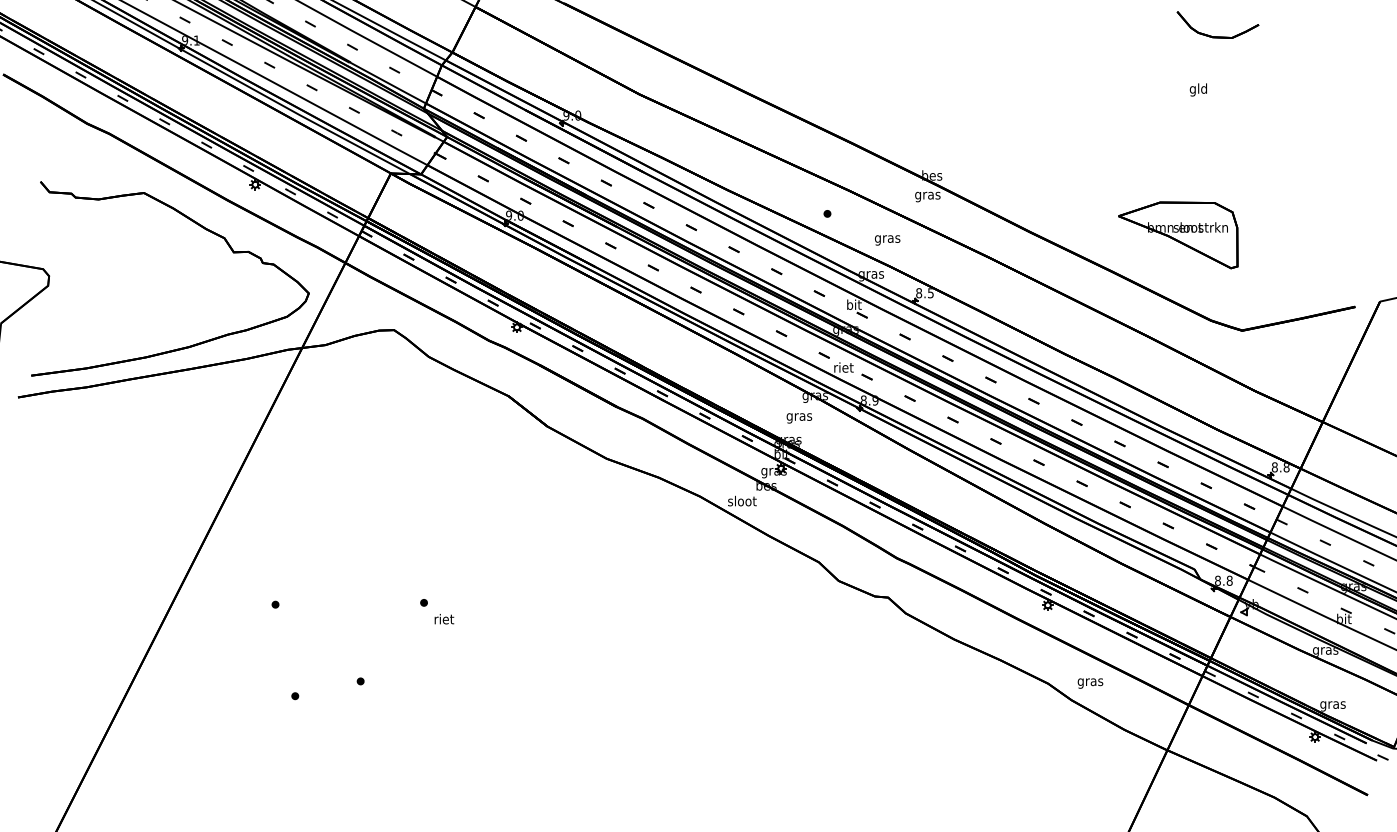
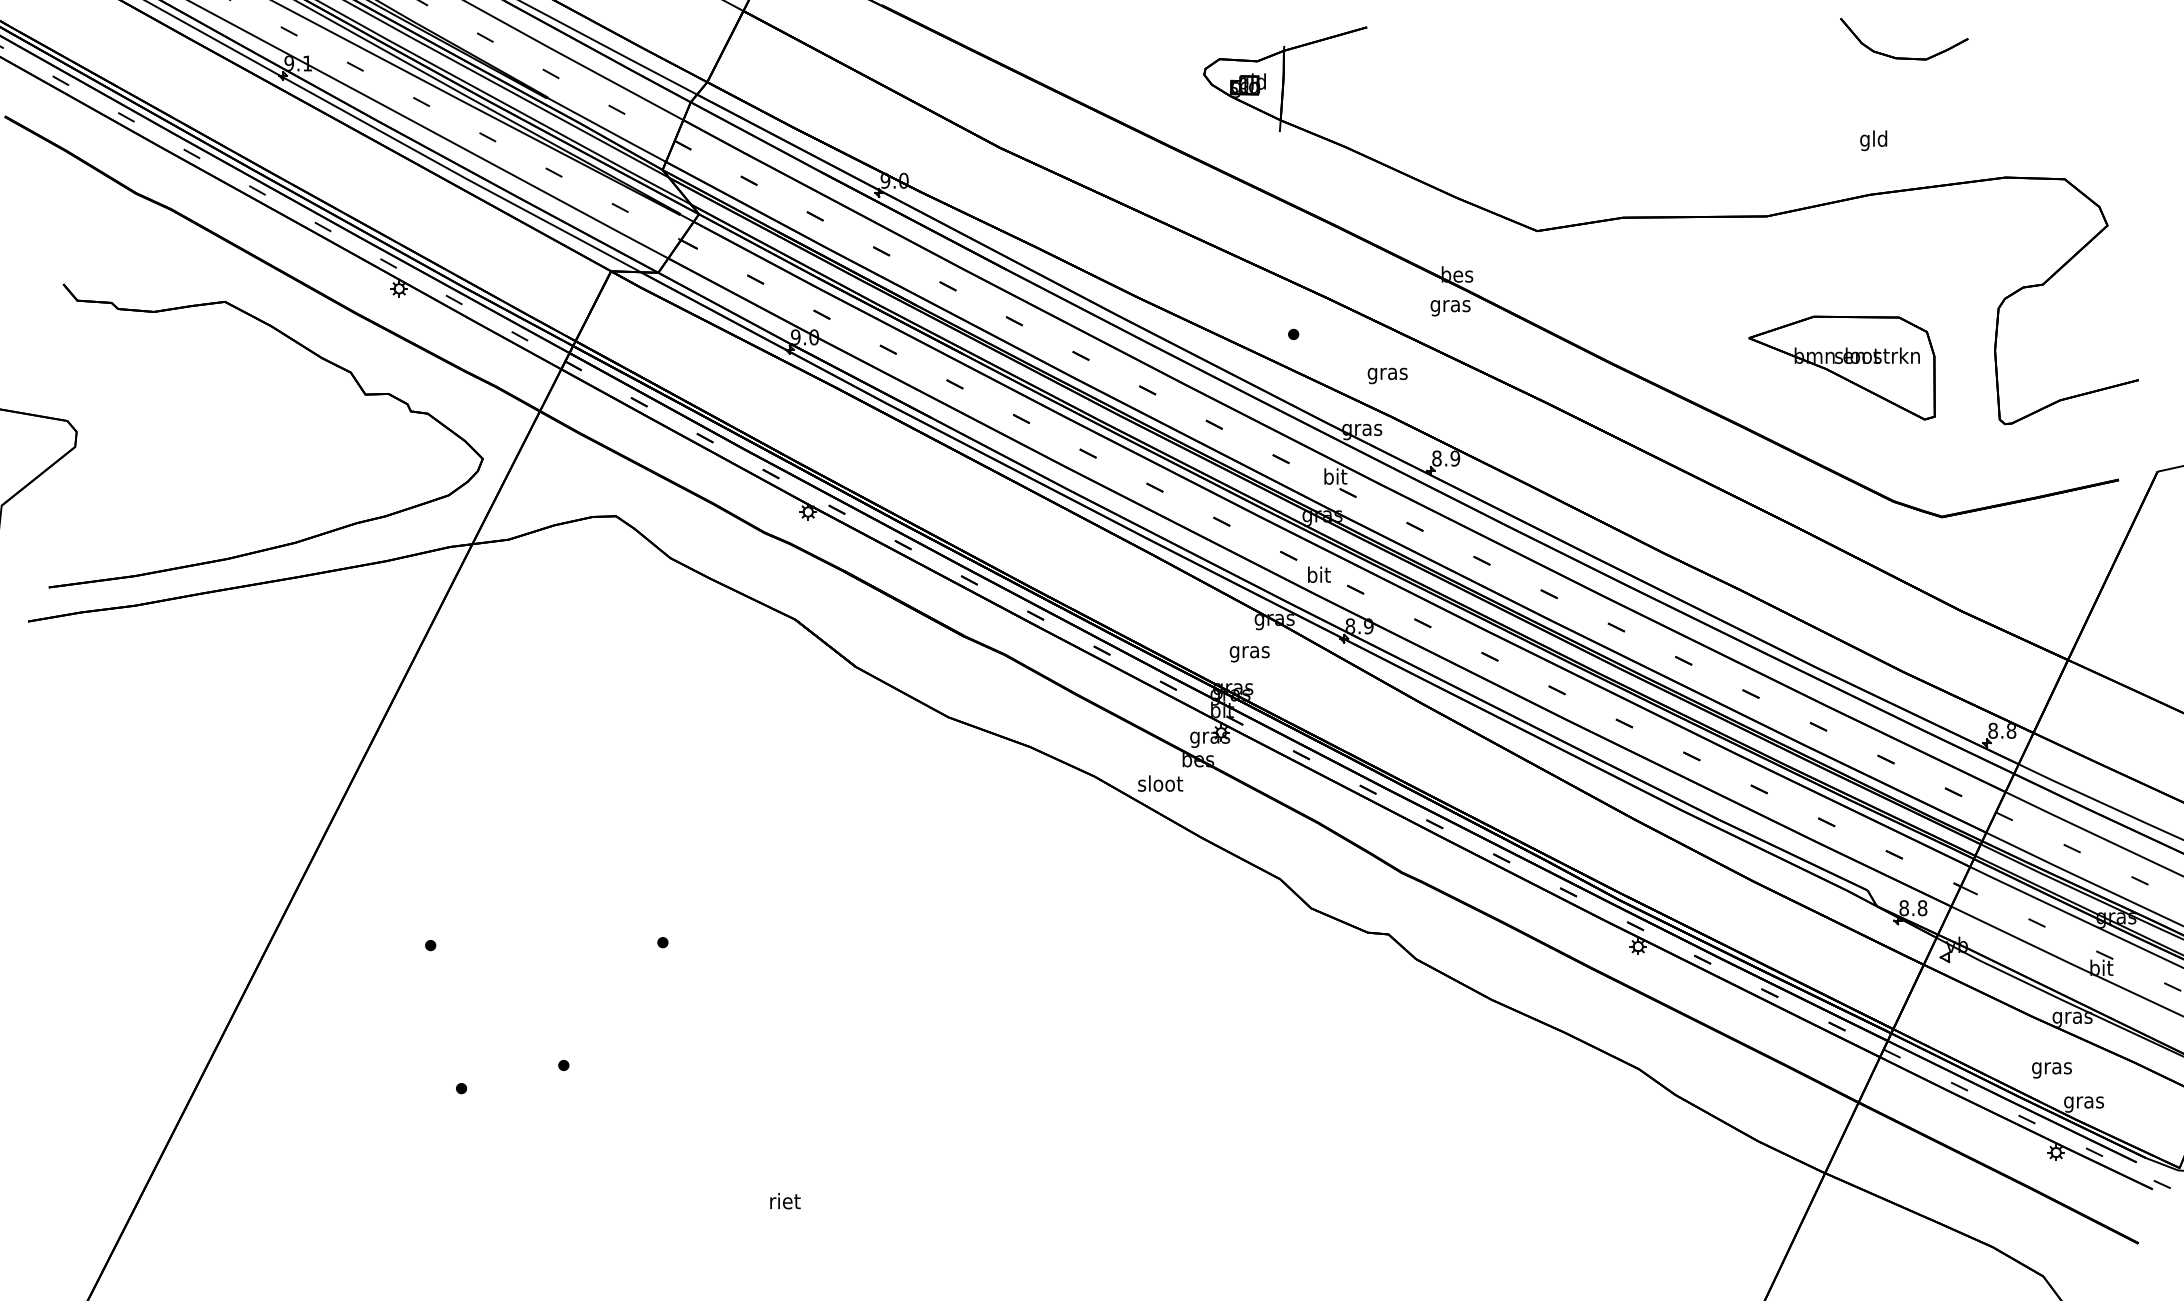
part: (1068, 144) -> (1670, 226), added
text: (930, 292) -> (1454, 457), 8.5 -> 8.9
text: (843, 367) -> (1318, 574), riet -> bit
text: (444, 619) -> (785, 1201), moved
text: (1090, 683) -> (2051, 1070), moved

